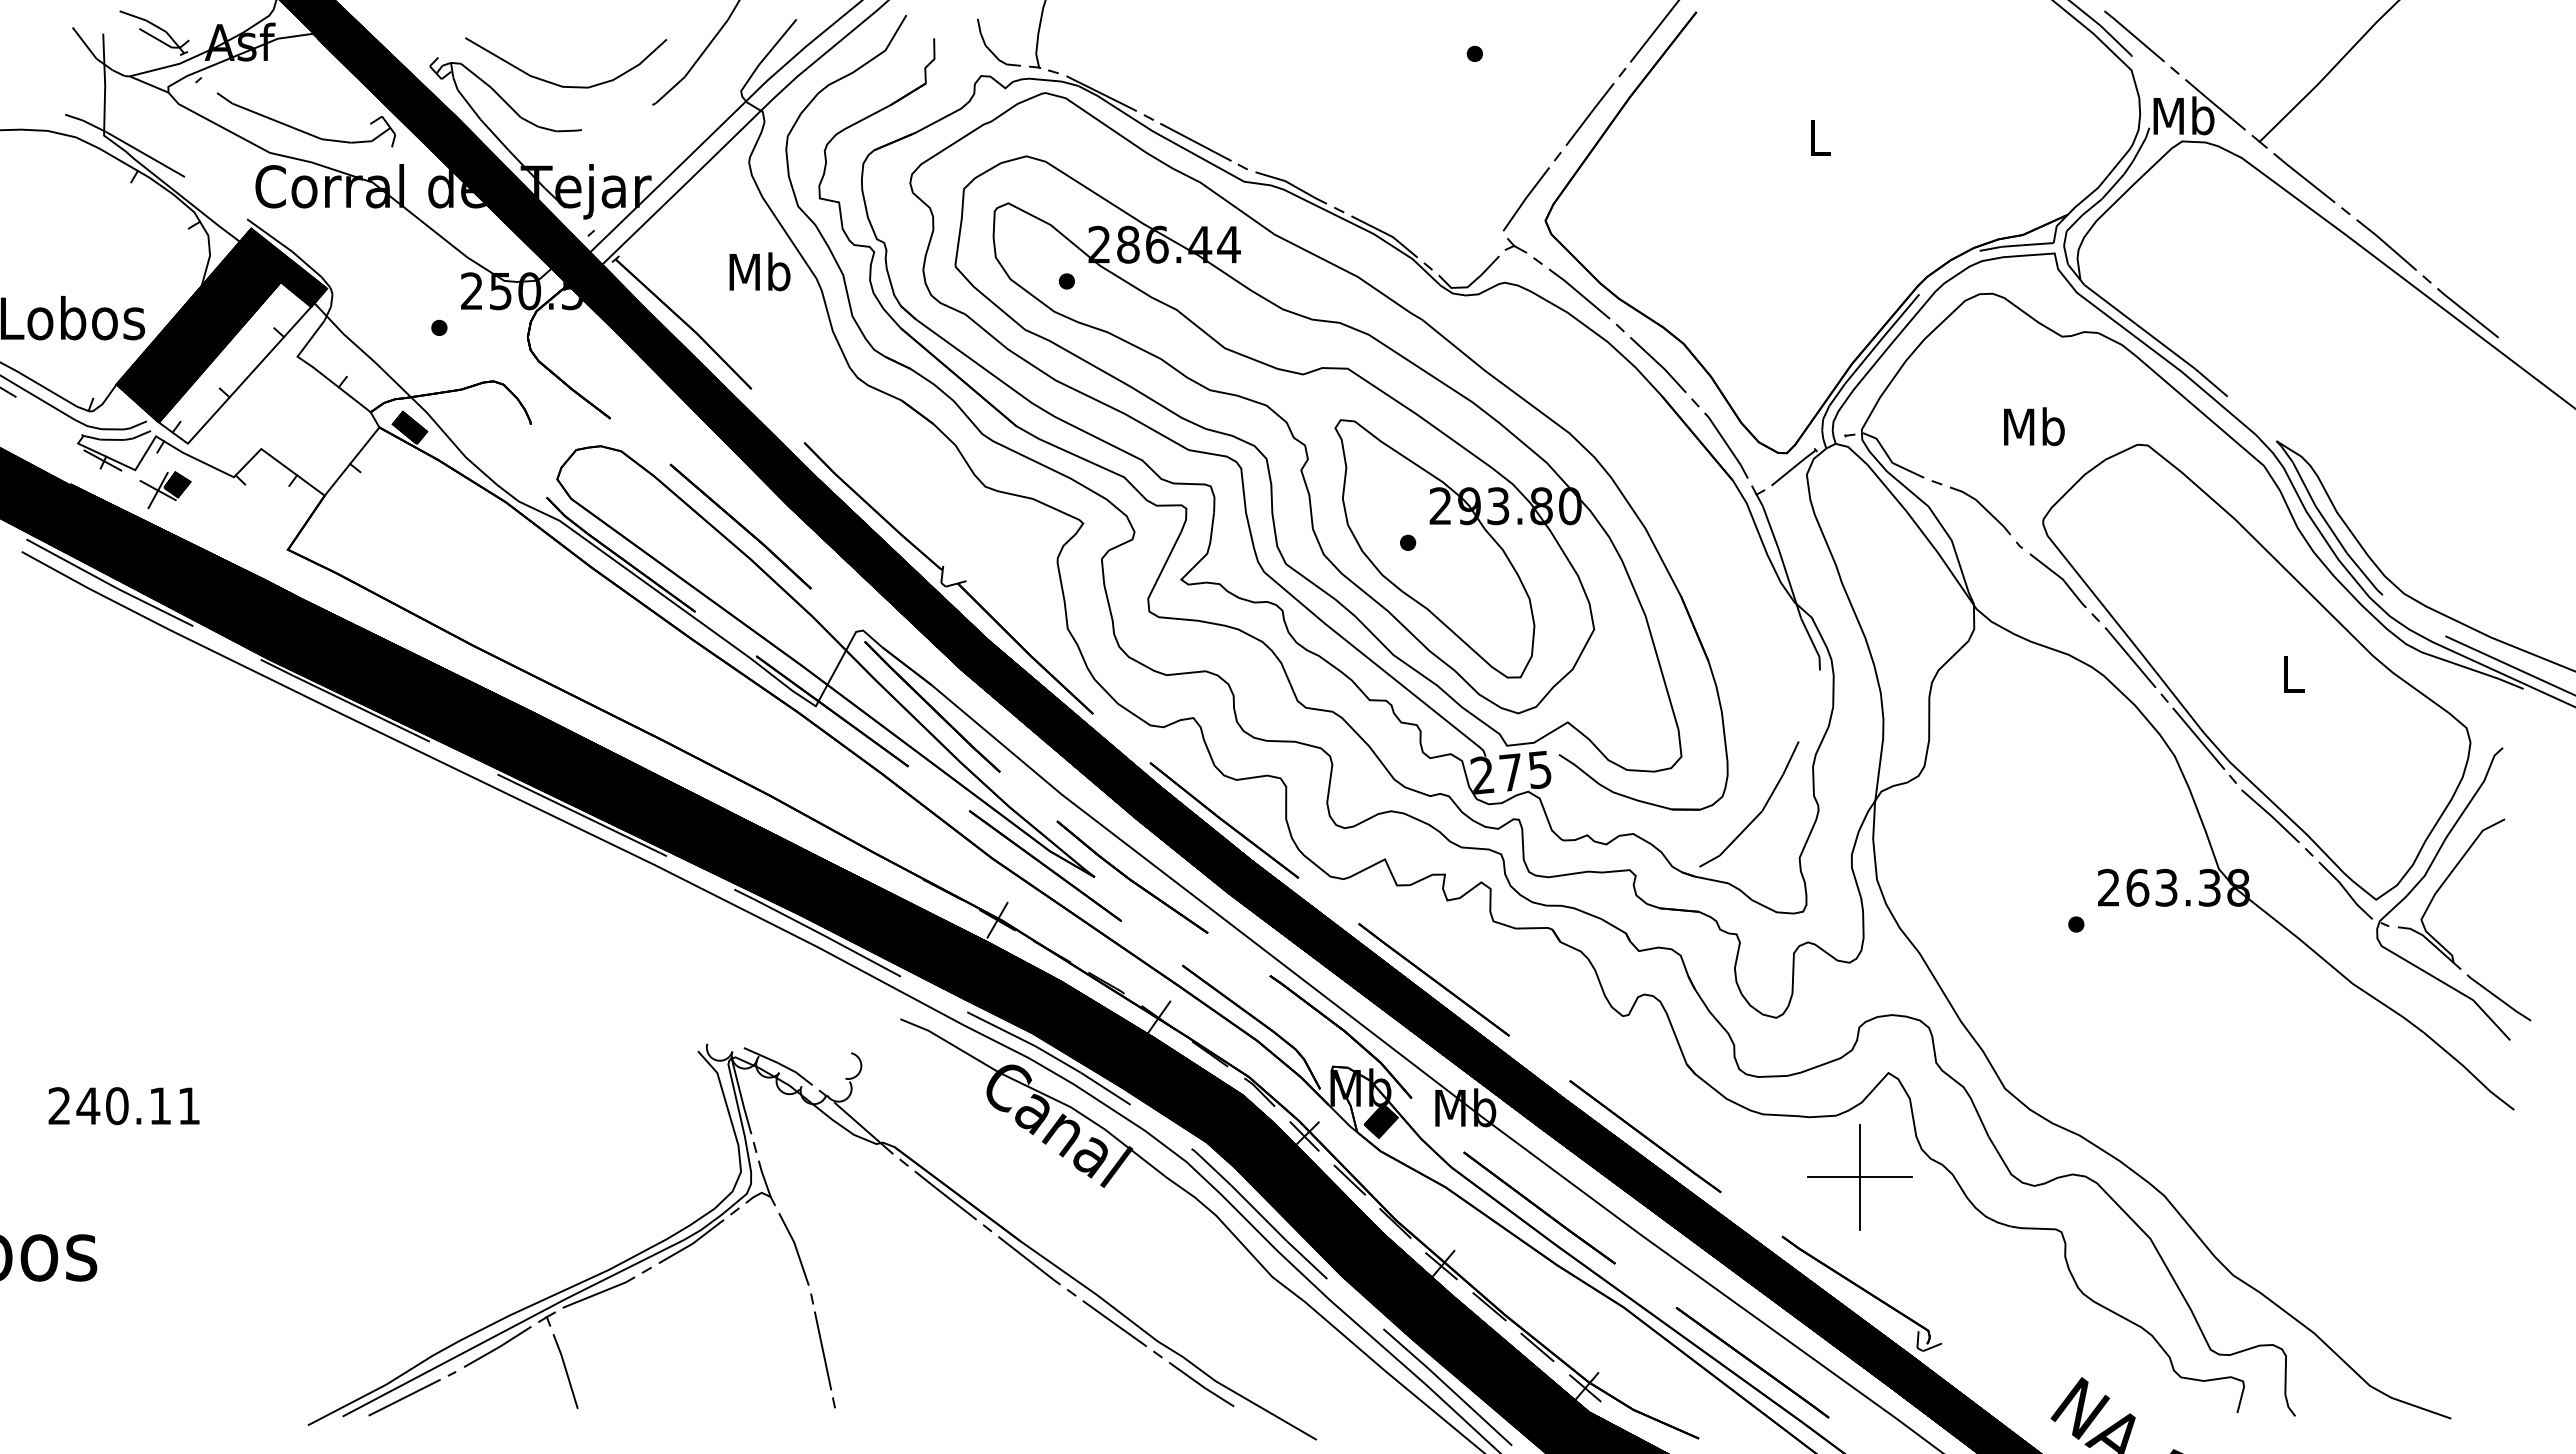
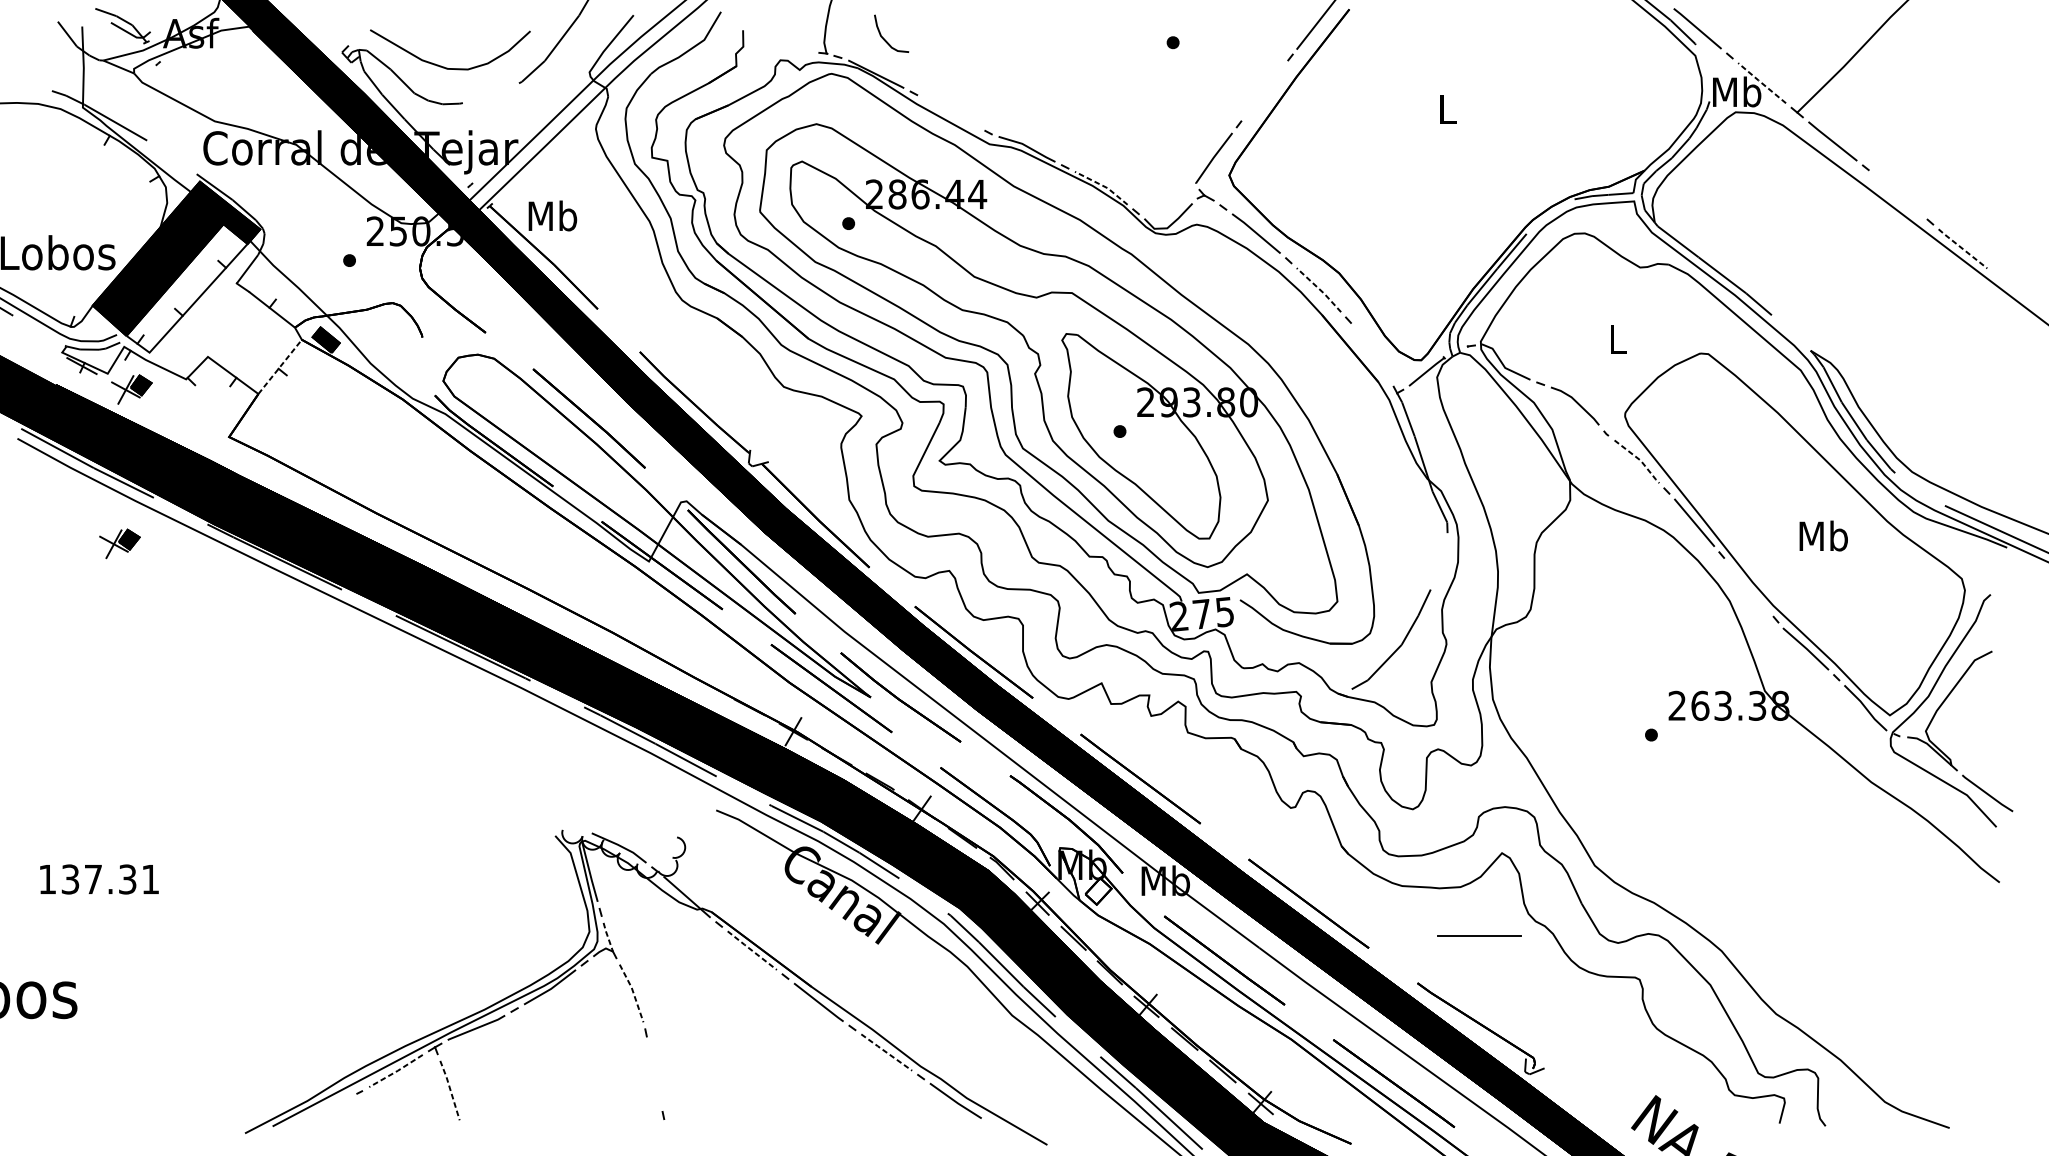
curve: (990, 49) -> (884, 39), moved
line: (2214, 104) -> (1761, 82), solid -> dashed
line: (1589, 114) -> (1264, 90), removed
part: (303, 130) -> (241, 103), removed
line: (1195, 142) -> (950, 113), removed
line: (1386, 233) -> (1102, 185), solid -> dashed
line: (2386, 244) -> (1898, 194), removed
text: (759, 271) -> (552, 215), moved
line: (2467, 313) -> (1962, 249), solid -> dashed
line: (1659, 364) -> (1319, 289), solid -> dashed
text: (2034, 426) -> (1618, 339), Mb -> L
line: (1726, 445) -> (1373, 354), removed
line: (352, 461) -> (280, 366), solid -> dashed
line: (2062, 578) -> (1640, 459), solid -> dashed
text: (2292, 673) -> (1823, 535), L -> Mb
part: (150, 684) -> (119, 544), added
line: (2198, 738) -> (1748, 587), removed
text: (109, 1106) -> (87, 879), 240.11 -> 137.31
fill: (1380, 1120) -> (1098, 890), removed
line: (1859, 1176) -> (1479, 935), removed
line: (764, 1178) -> (608, 937), solid -> dashed
line: (945, 1195) -> (752, 950), solid -> dashed
line: (796, 1247) -> (633, 991), solid -> dashed
line: (1114, 1323) -> (886, 1052), solid -> dashed
line: (498, 1347) -> (396, 1071), solid -> dashed
line: (823, 1350) -> (655, 1073), removed
line: (566, 1371) -> (450, 1090), solid -> dashed
line: (404, 1397) -> (321, 1111), removed

